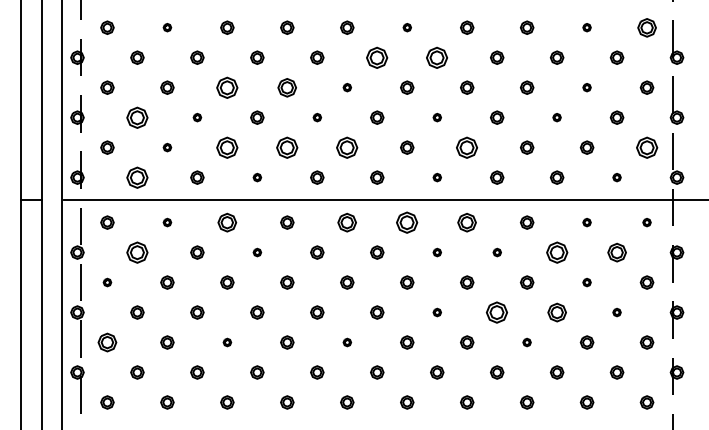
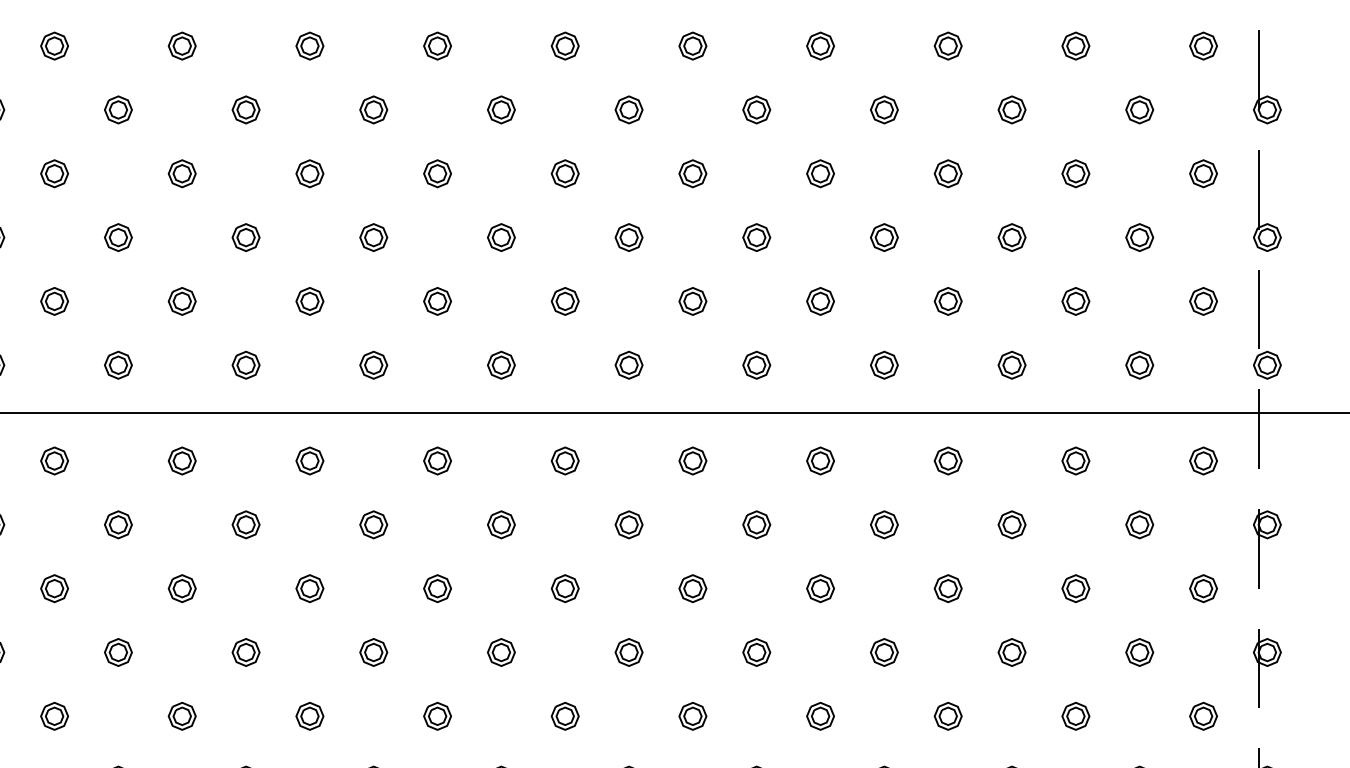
part: (167, 27) -> (182, 45), size x1.67
part: (407, 27) -> (693, 45), size x1.67
part: (586, 27) -> (1074, 45), size x1.67
part: (646, 27) -> (1202, 45), size x0.71
part: (377, 57) -> (629, 109), size x0.62
part: (437, 57) -> (757, 109), size x0.62
part: (227, 87) -> (310, 173), size x0.62
part: (287, 87) -> (437, 173), size x0.71
part: (347, 87) -> (565, 173), size x1.67
part: (586, 87) -> (1074, 173), size x1.67
part: (137, 117) -> (118, 237), size x0.62
part: (197, 117) -> (246, 237), size x1.67
part: (317, 117) -> (501, 237), size x1.67
part: (437, 117) -> (757, 237), size x1.67
part: (556, 117) -> (1010, 237), size x1.67
part: (167, 147) -> (182, 301), size x1.67
part: (227, 147) -> (310, 301), size x0.62
part: (287, 147) -> (437, 301), size x0.62
part: (347, 147) -> (565, 301), size x0.62
part: (467, 147) -> (821, 301), size x0.62
part: (646, 147) -> (1202, 301), size x0.62
part: (137, 177) -> (118, 364), size x0.62
part: (257, 177) -> (374, 364), size x1.67
part: (437, 177) -> (757, 364), size x1.67
part: (616, 177) -> (1138, 364), size x1.67
part: (167, 222) -> (182, 460), size x1.67
part: (227, 222) -> (310, 460), size x0.71
part: (347, 222) -> (565, 460), size x0.71
part: (407, 222) -> (693, 460), size x0.62
part: (467, 222) -> (821, 460), size x0.71
part: (586, 222) -> (1074, 460), size x1.67
part: (646, 222) -> (1202, 460), size x1.67
part: (137, 252) -> (118, 524), size x0.62
part: (257, 252) -> (374, 524), size x1.67
part: (437, 252) -> (757, 524), size x1.67
part: (497, 252) -> (885, 524), size x1.67
part: (556, 252) -> (1010, 524), size x0.62
part: (616, 252) -> (1138, 524), size x0.71
part: (107, 282) -> (54, 588), size x1.67
part: (586, 282) -> (1074, 588), size x1.67
part: (437, 312) -> (757, 652), size x1.67
part: (497, 312) -> (885, 652), size x0.62
part: (556, 312) -> (1010, 652), size x0.71
part: (616, 312) -> (1138, 652), size x1.67
part: (107, 342) -> (54, 716), size x0.71
part: (227, 342) -> (310, 716), size x1.67
part: (347, 342) -> (565, 716), size x1.67
part: (526, 342) -> (946, 716), size x1.67

